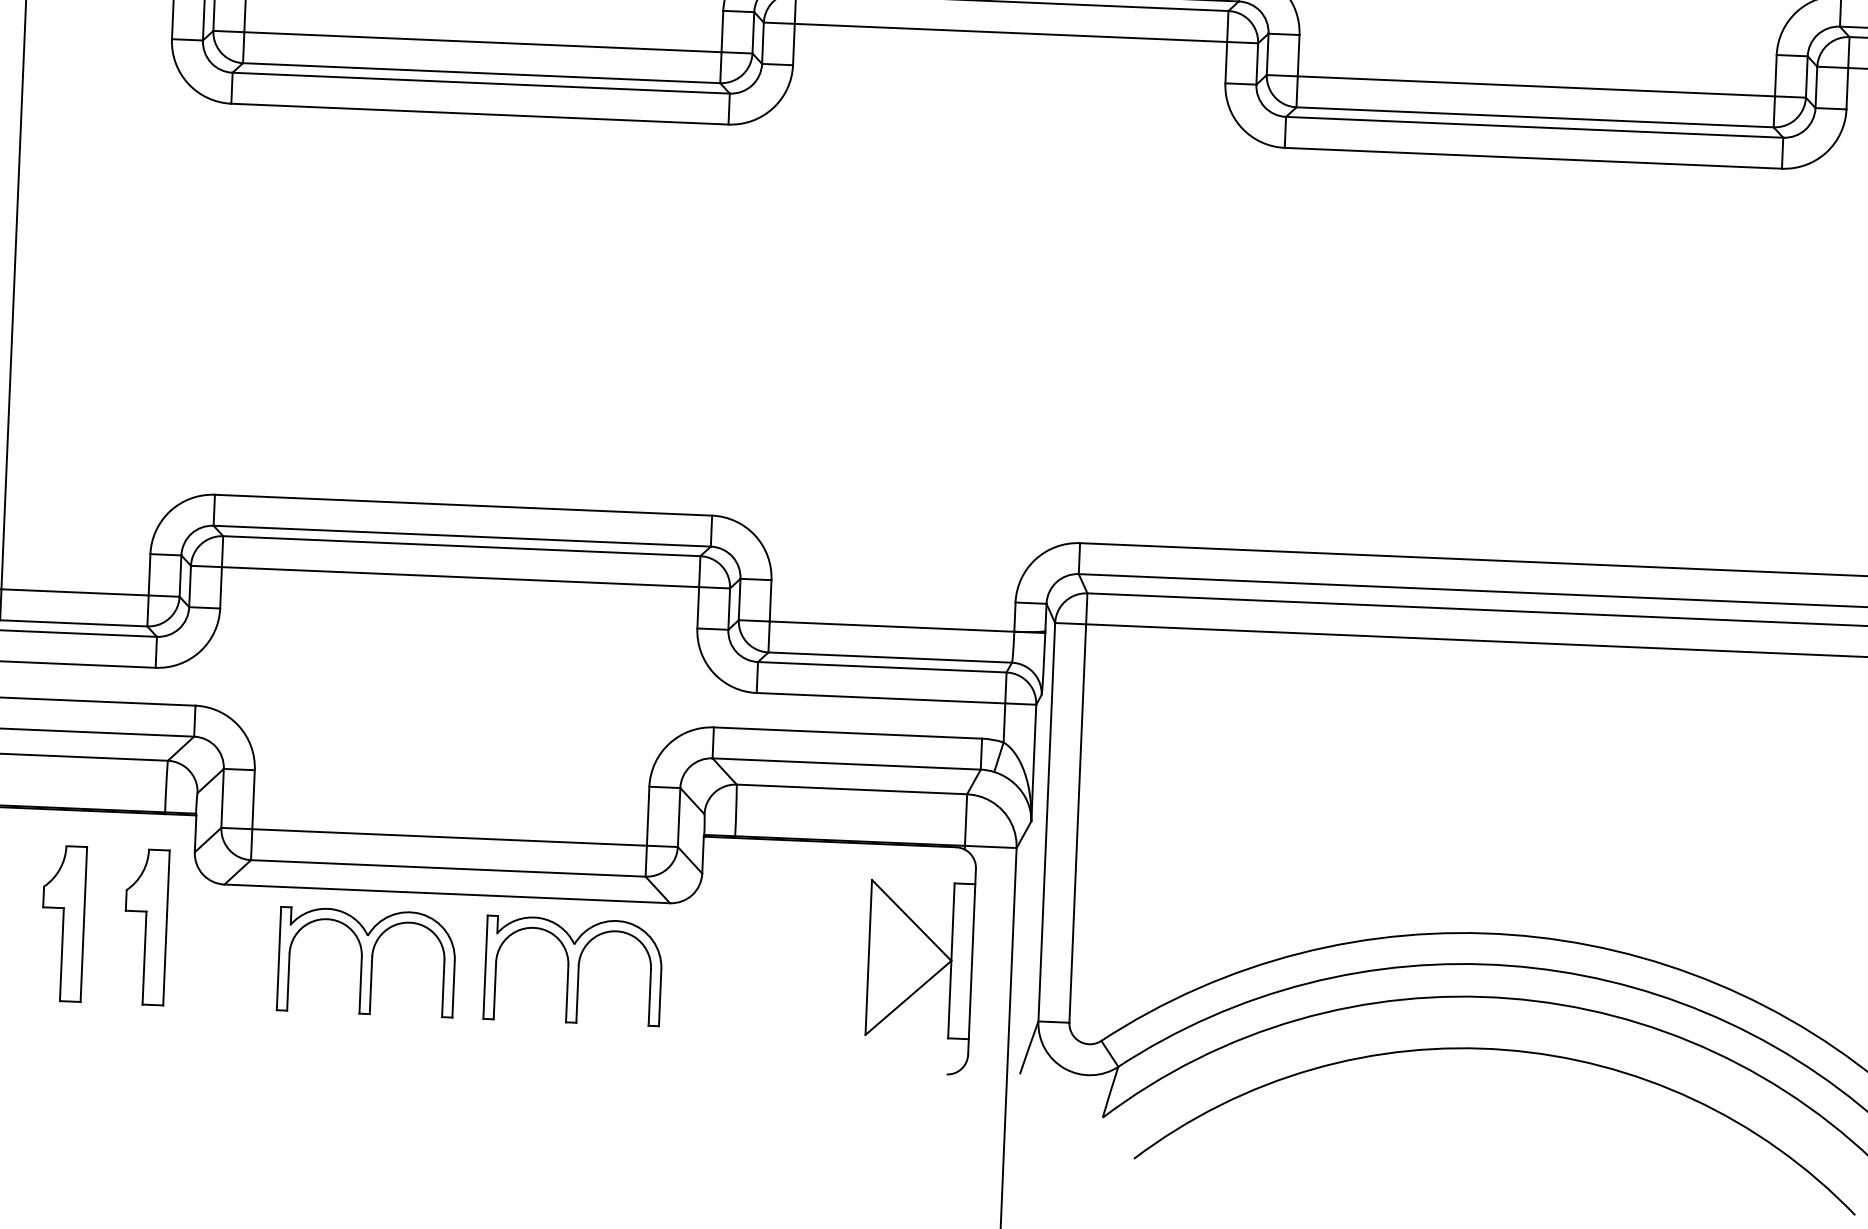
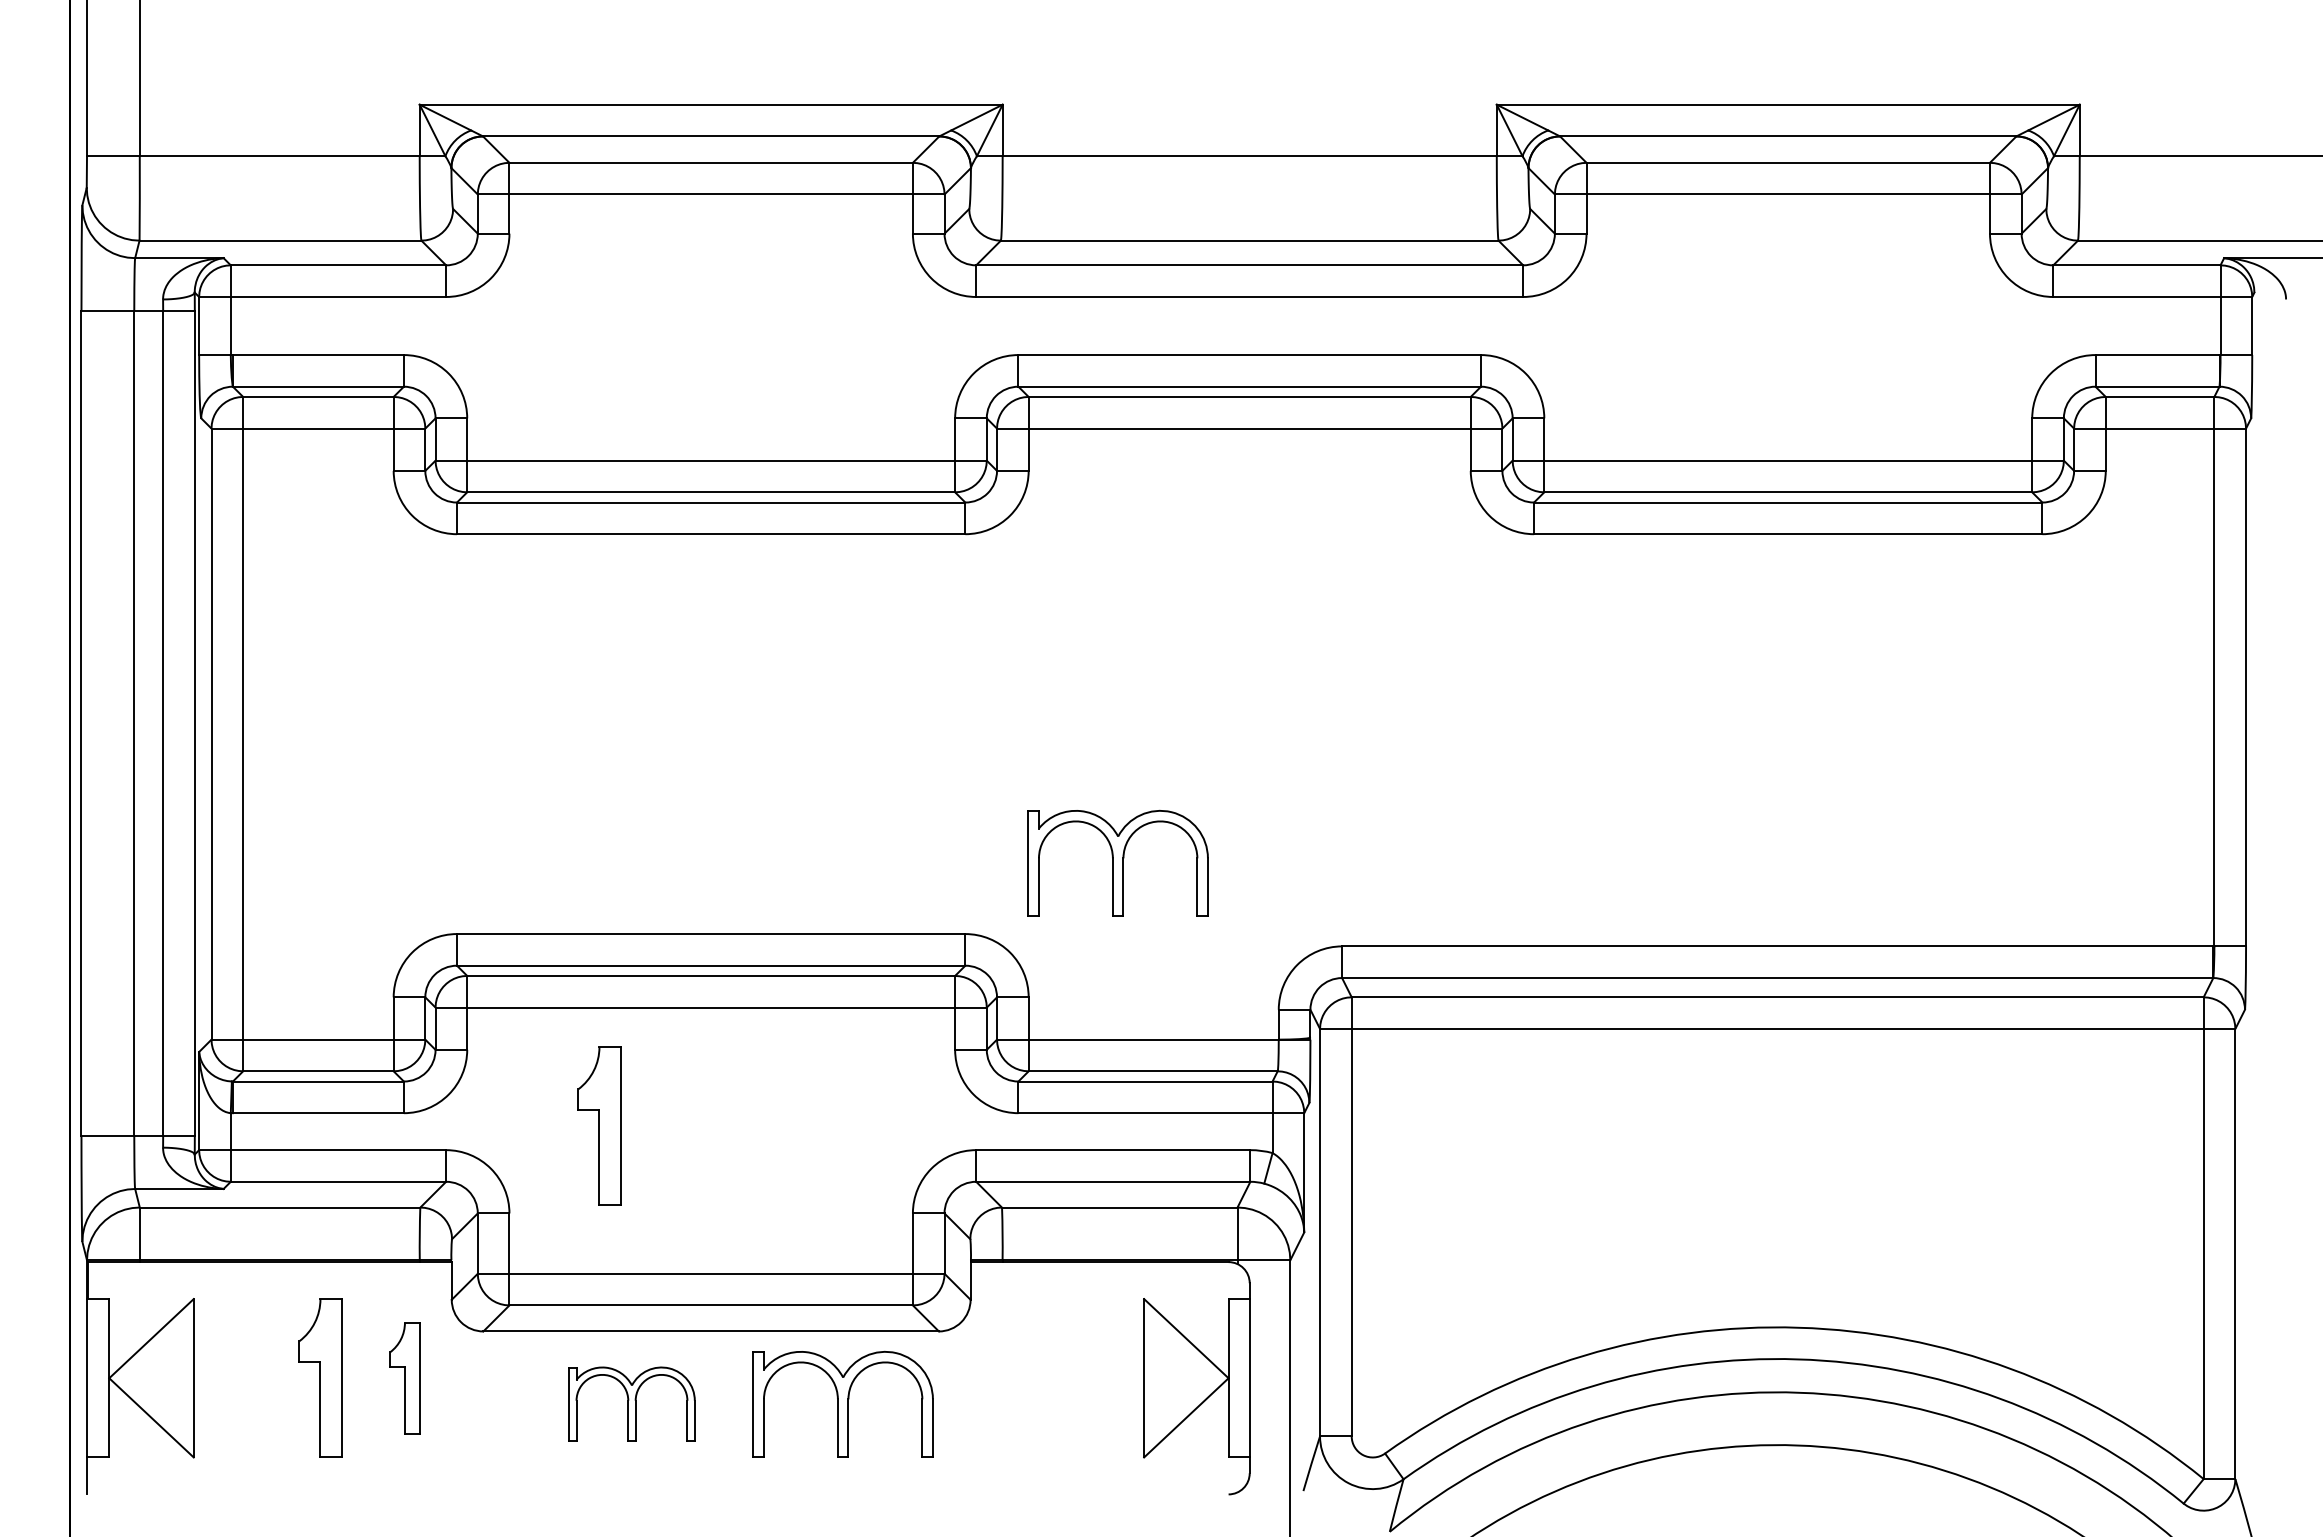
part: (863, 451) -> (1117, 862), added
part: (346, 687) -> (599, 1125), added
part: (145, 926) -> (404, 1377), size x0.7
part: (366, 961) -> (631, 1403), size x0.7

